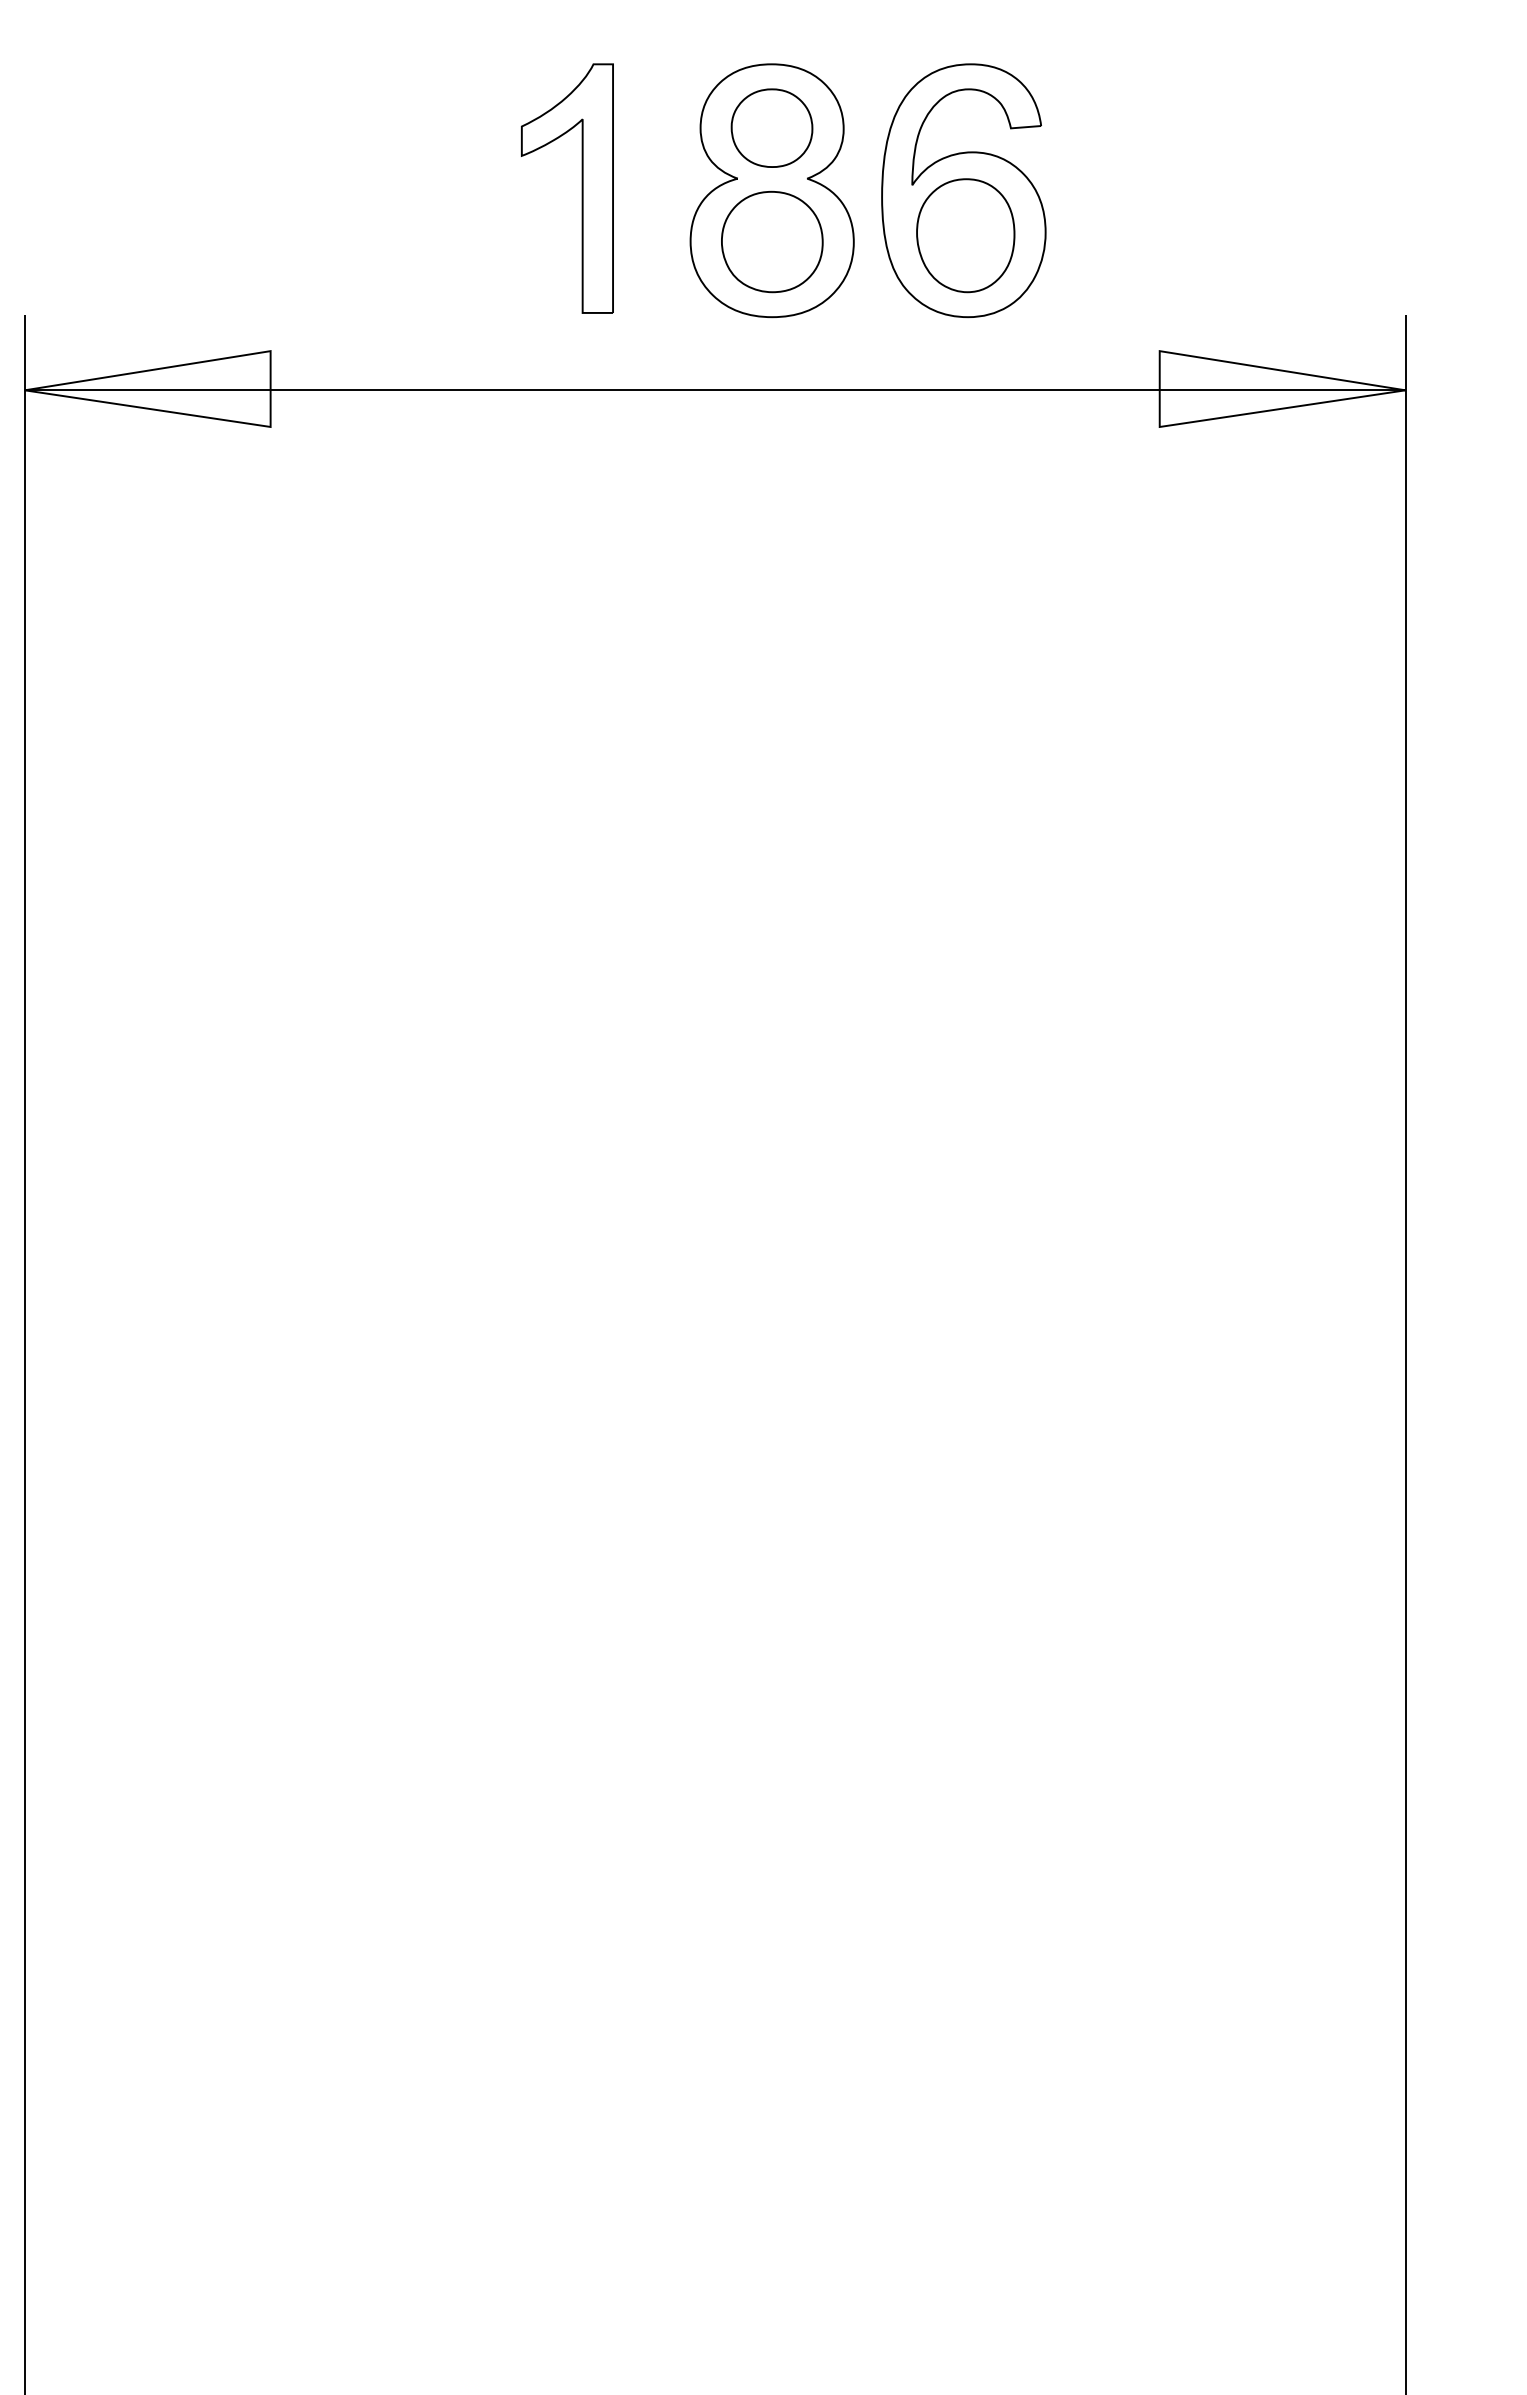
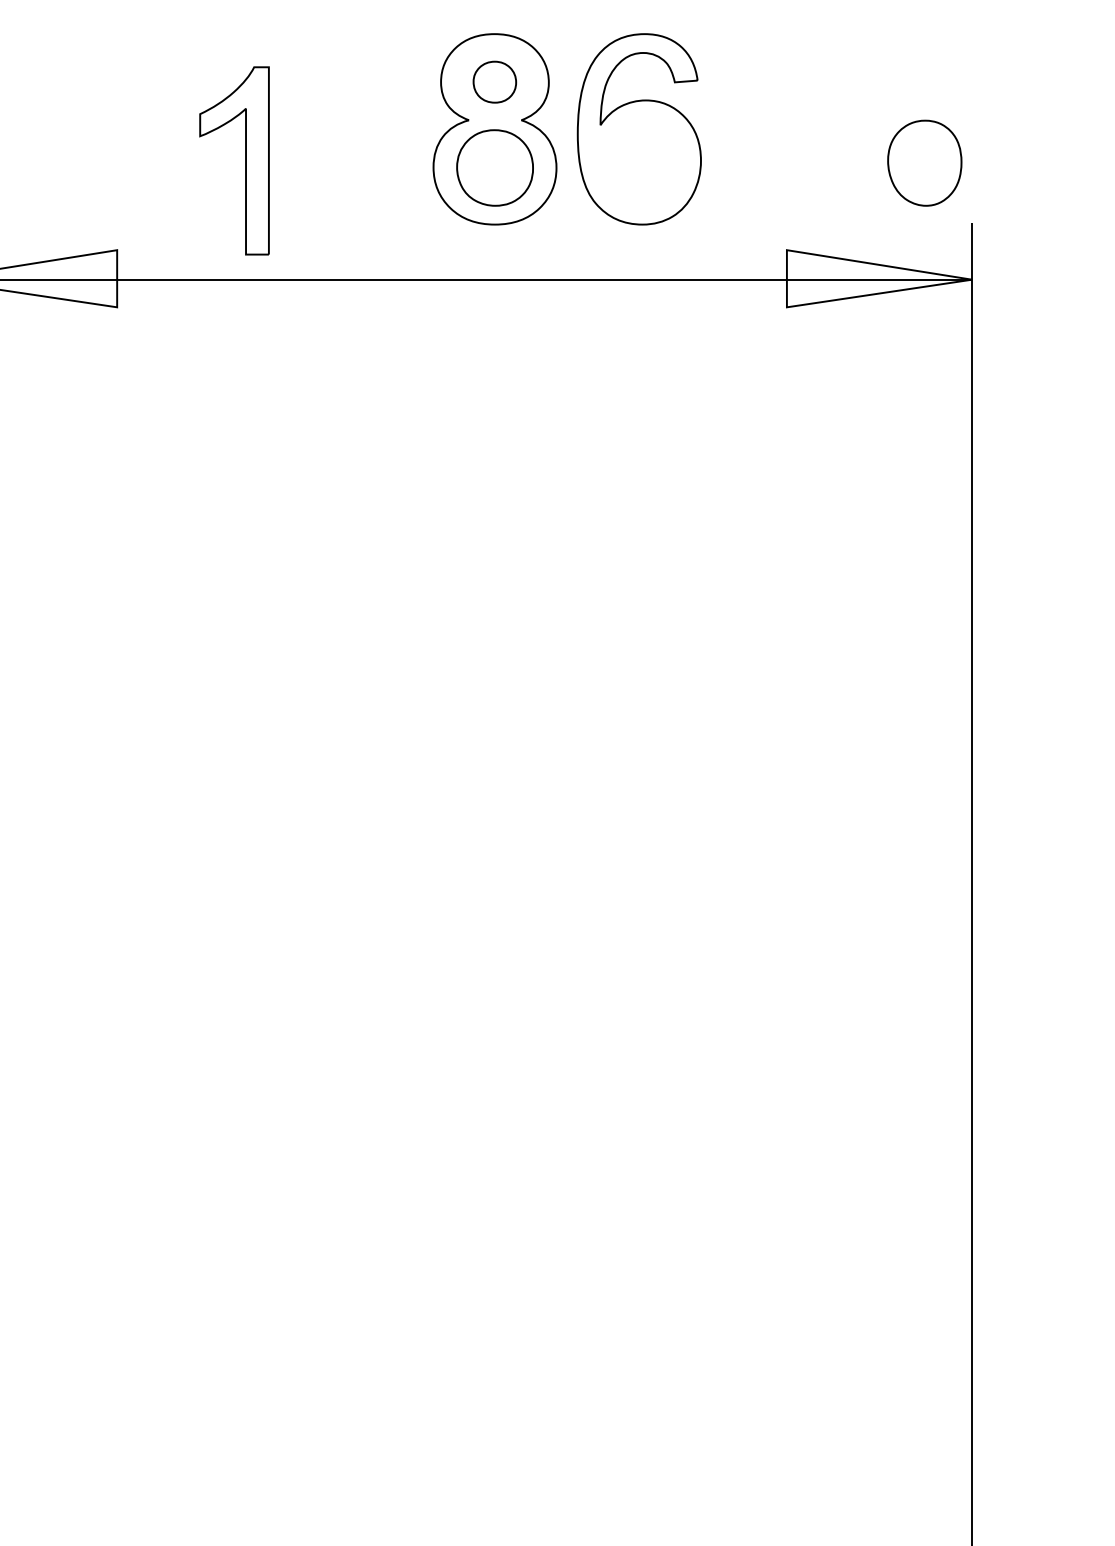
part: (771, 127) -> (494, 81), size x0.7
part: (581, 188) -> (245, 160), moved
part: (965, 235) -> (924, 163), moved

